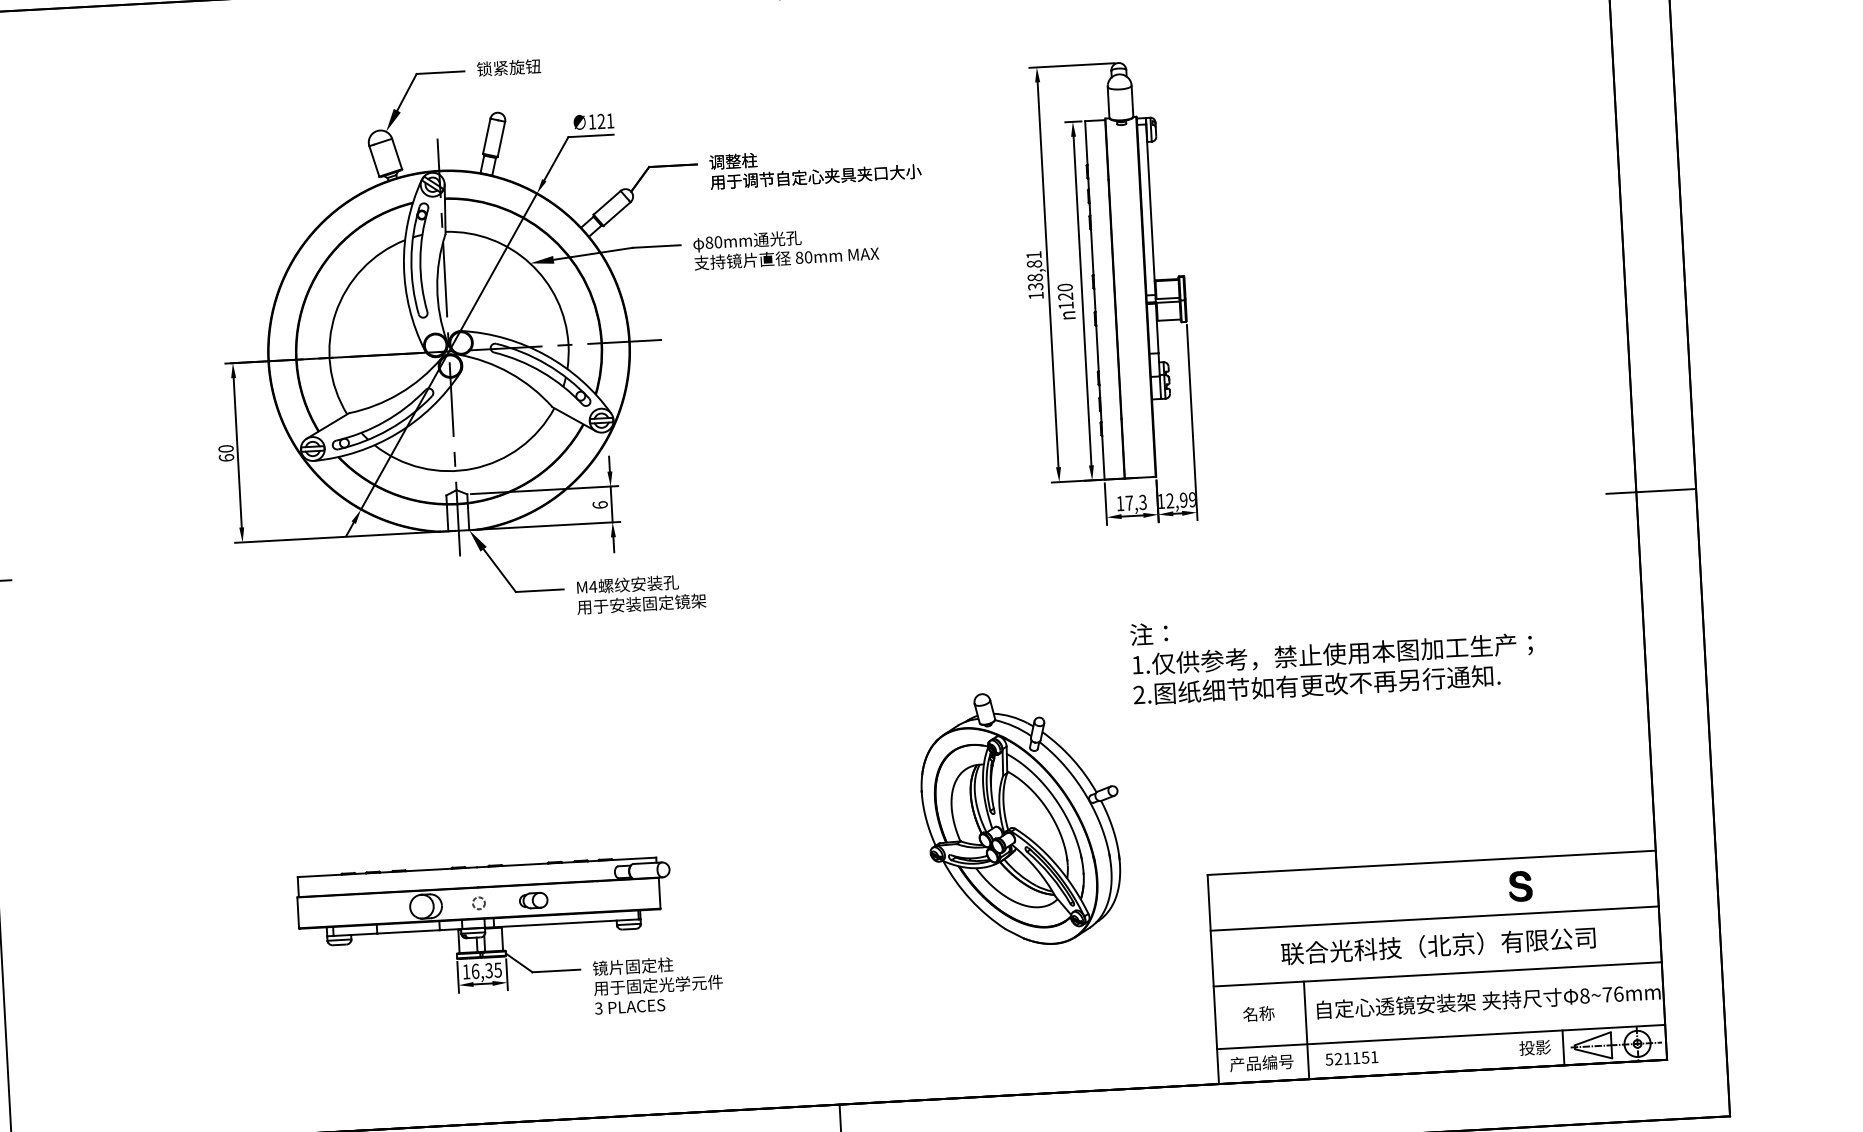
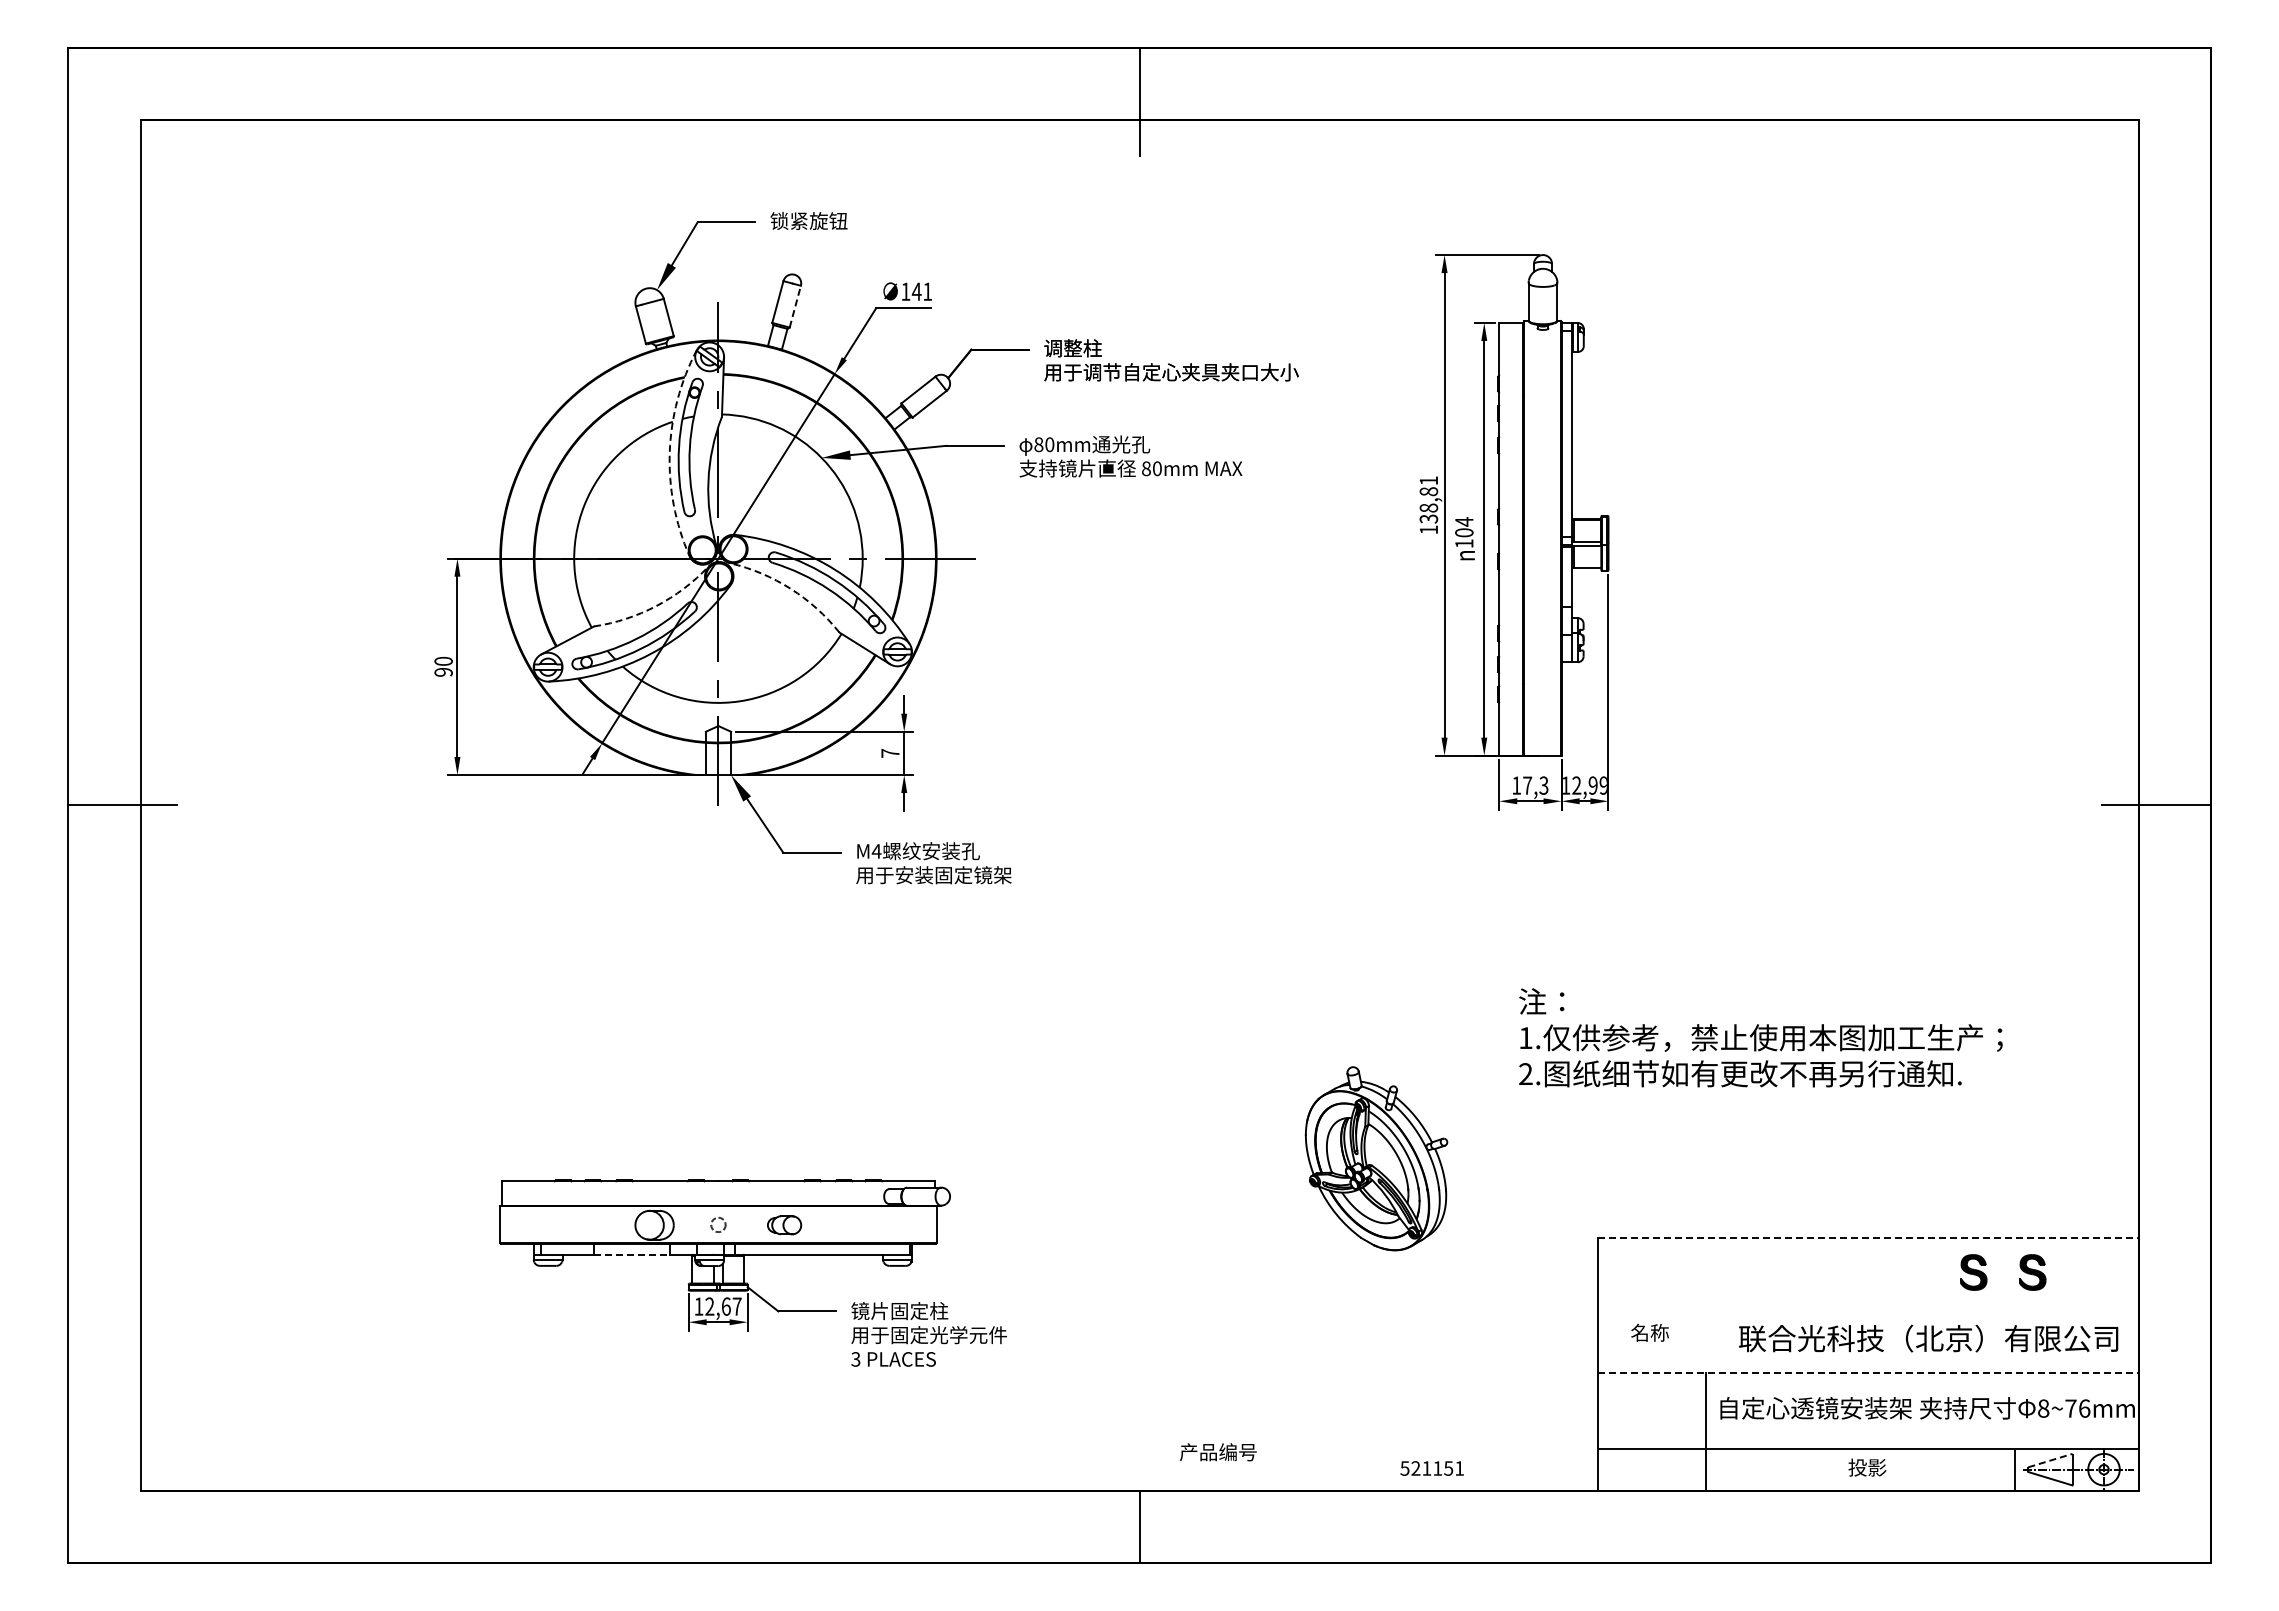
text: (601, 121) -> (916, 291), 121 -> 141
line: (501, 139) -> (795, 306), solid -> dashed
arc: (403, 265) -> (669, 452), solid -> dashed
text: (1065, 292) -> (1464, 527), 120 -> 104
arc: (510, 372) -> (790, 588), solid -> dashed
arc: (399, 393) -> (656, 606), solid -> dashed
text: (226, 457) -> (443, 671), 60 -> 90
text: (600, 504) -> (890, 752), 6 -> 7
text: (1331, 654) -> (1760, 1037), moved
part: (1021, 818) -> (1376, 1158), size x0.6
line: (1432, 862) -> (1868, 1238), solid -> dashed
part: (1569, 883) -> (2032, 1272), added
line: (1434, 918) -> (1867, 1305), removed
line: (408, 931) -> (631, 1254), solid -> dashed
text: (1438, 945) -> (1928, 1338), moved
text: (486, 970) -> (723, 1306), 16,35 -> 12,67
line: (1438, 973) -> (1868, 1372), solid -> dashed
text: (1258, 1013) -> (1649, 1332), moved
line: (1592, 1038) -> (2050, 1460), solid -> dashed
text: (1535, 1047) -> (1867, 1467), moved
text: (1351, 1058) -> (1431, 1468), moved
text: (1261, 1063) -> (1218, 1452), moved

